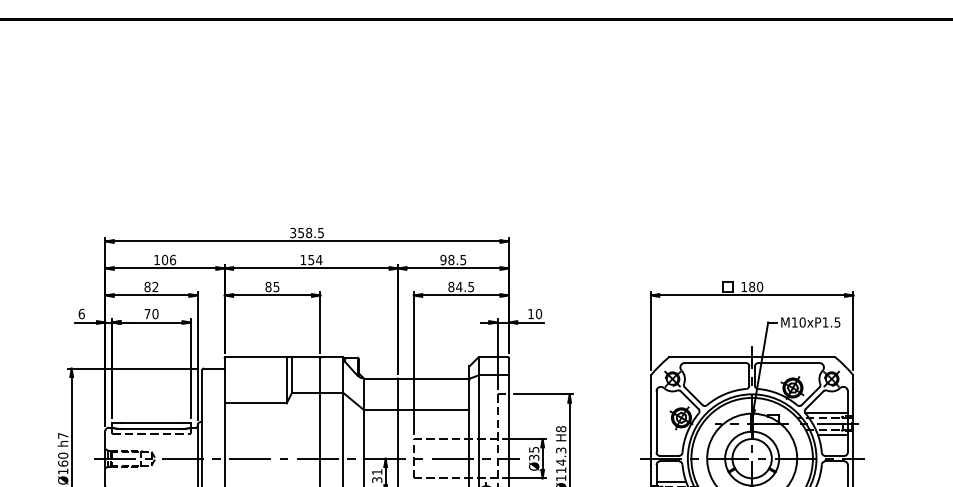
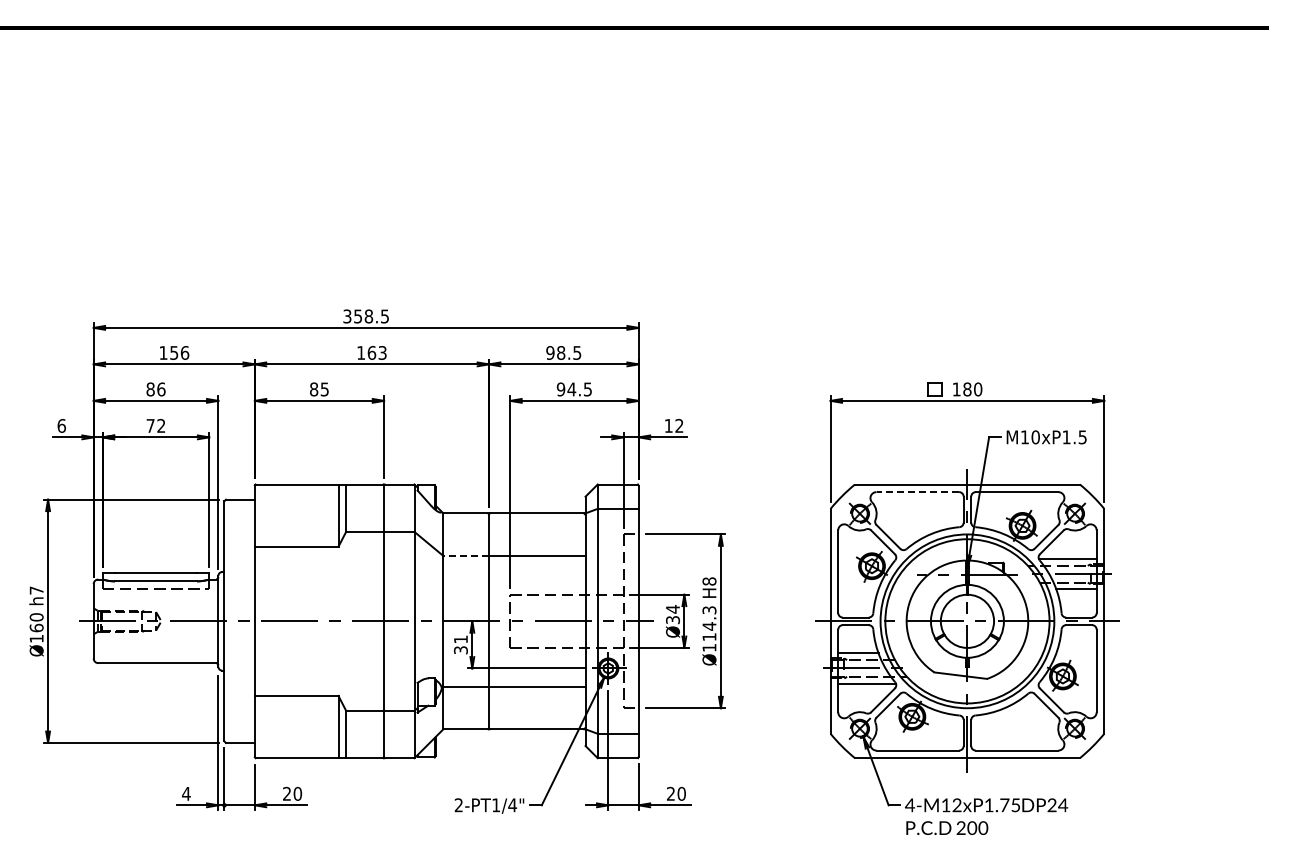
text: (165, 259) -> (174, 352), 106 -> 156
text: (315, 259) -> (377, 352), 154 -> 163
text: (155, 287) -> (161, 389), 82 -> 86
text: (450, 287) -> (560, 389), 84.5 -> 94.5
text: (155, 313) -> (161, 425), 70 -> 72
text: (539, 313) -> (679, 425), 10 -> 12
line: (715, 363) -> (917, 492), solid -> dashed
line: (381, 409) -> (466, 555), solid -> dashed
text: (533, 449) -> (672, 609), Ø35 -> Ø34

